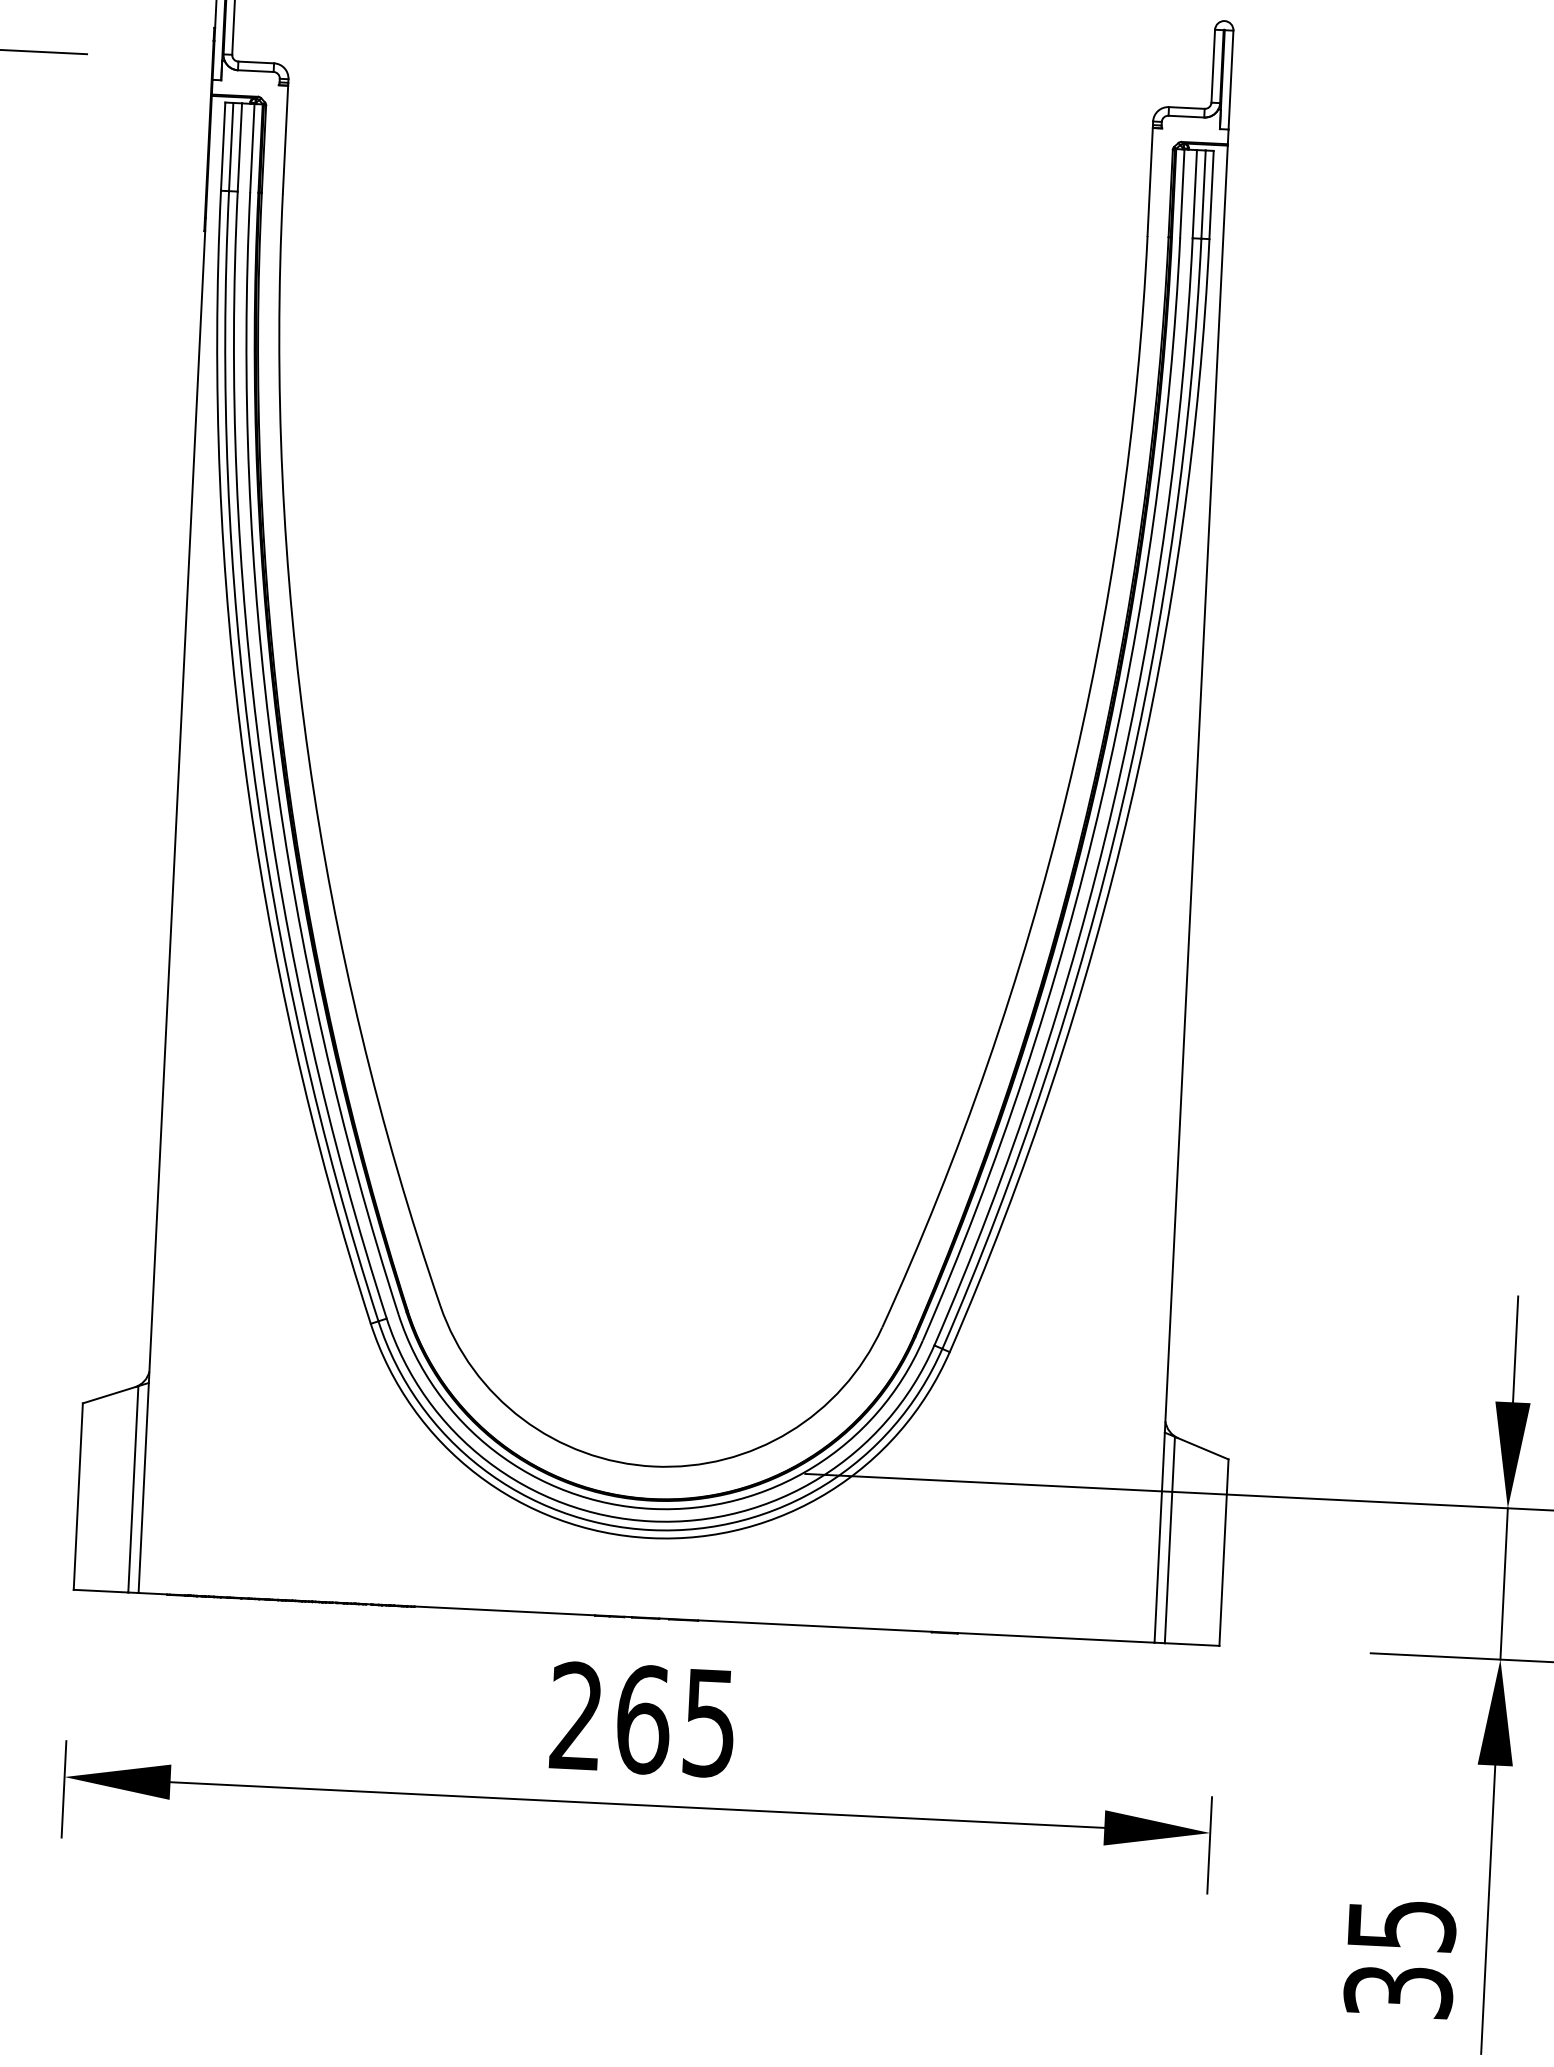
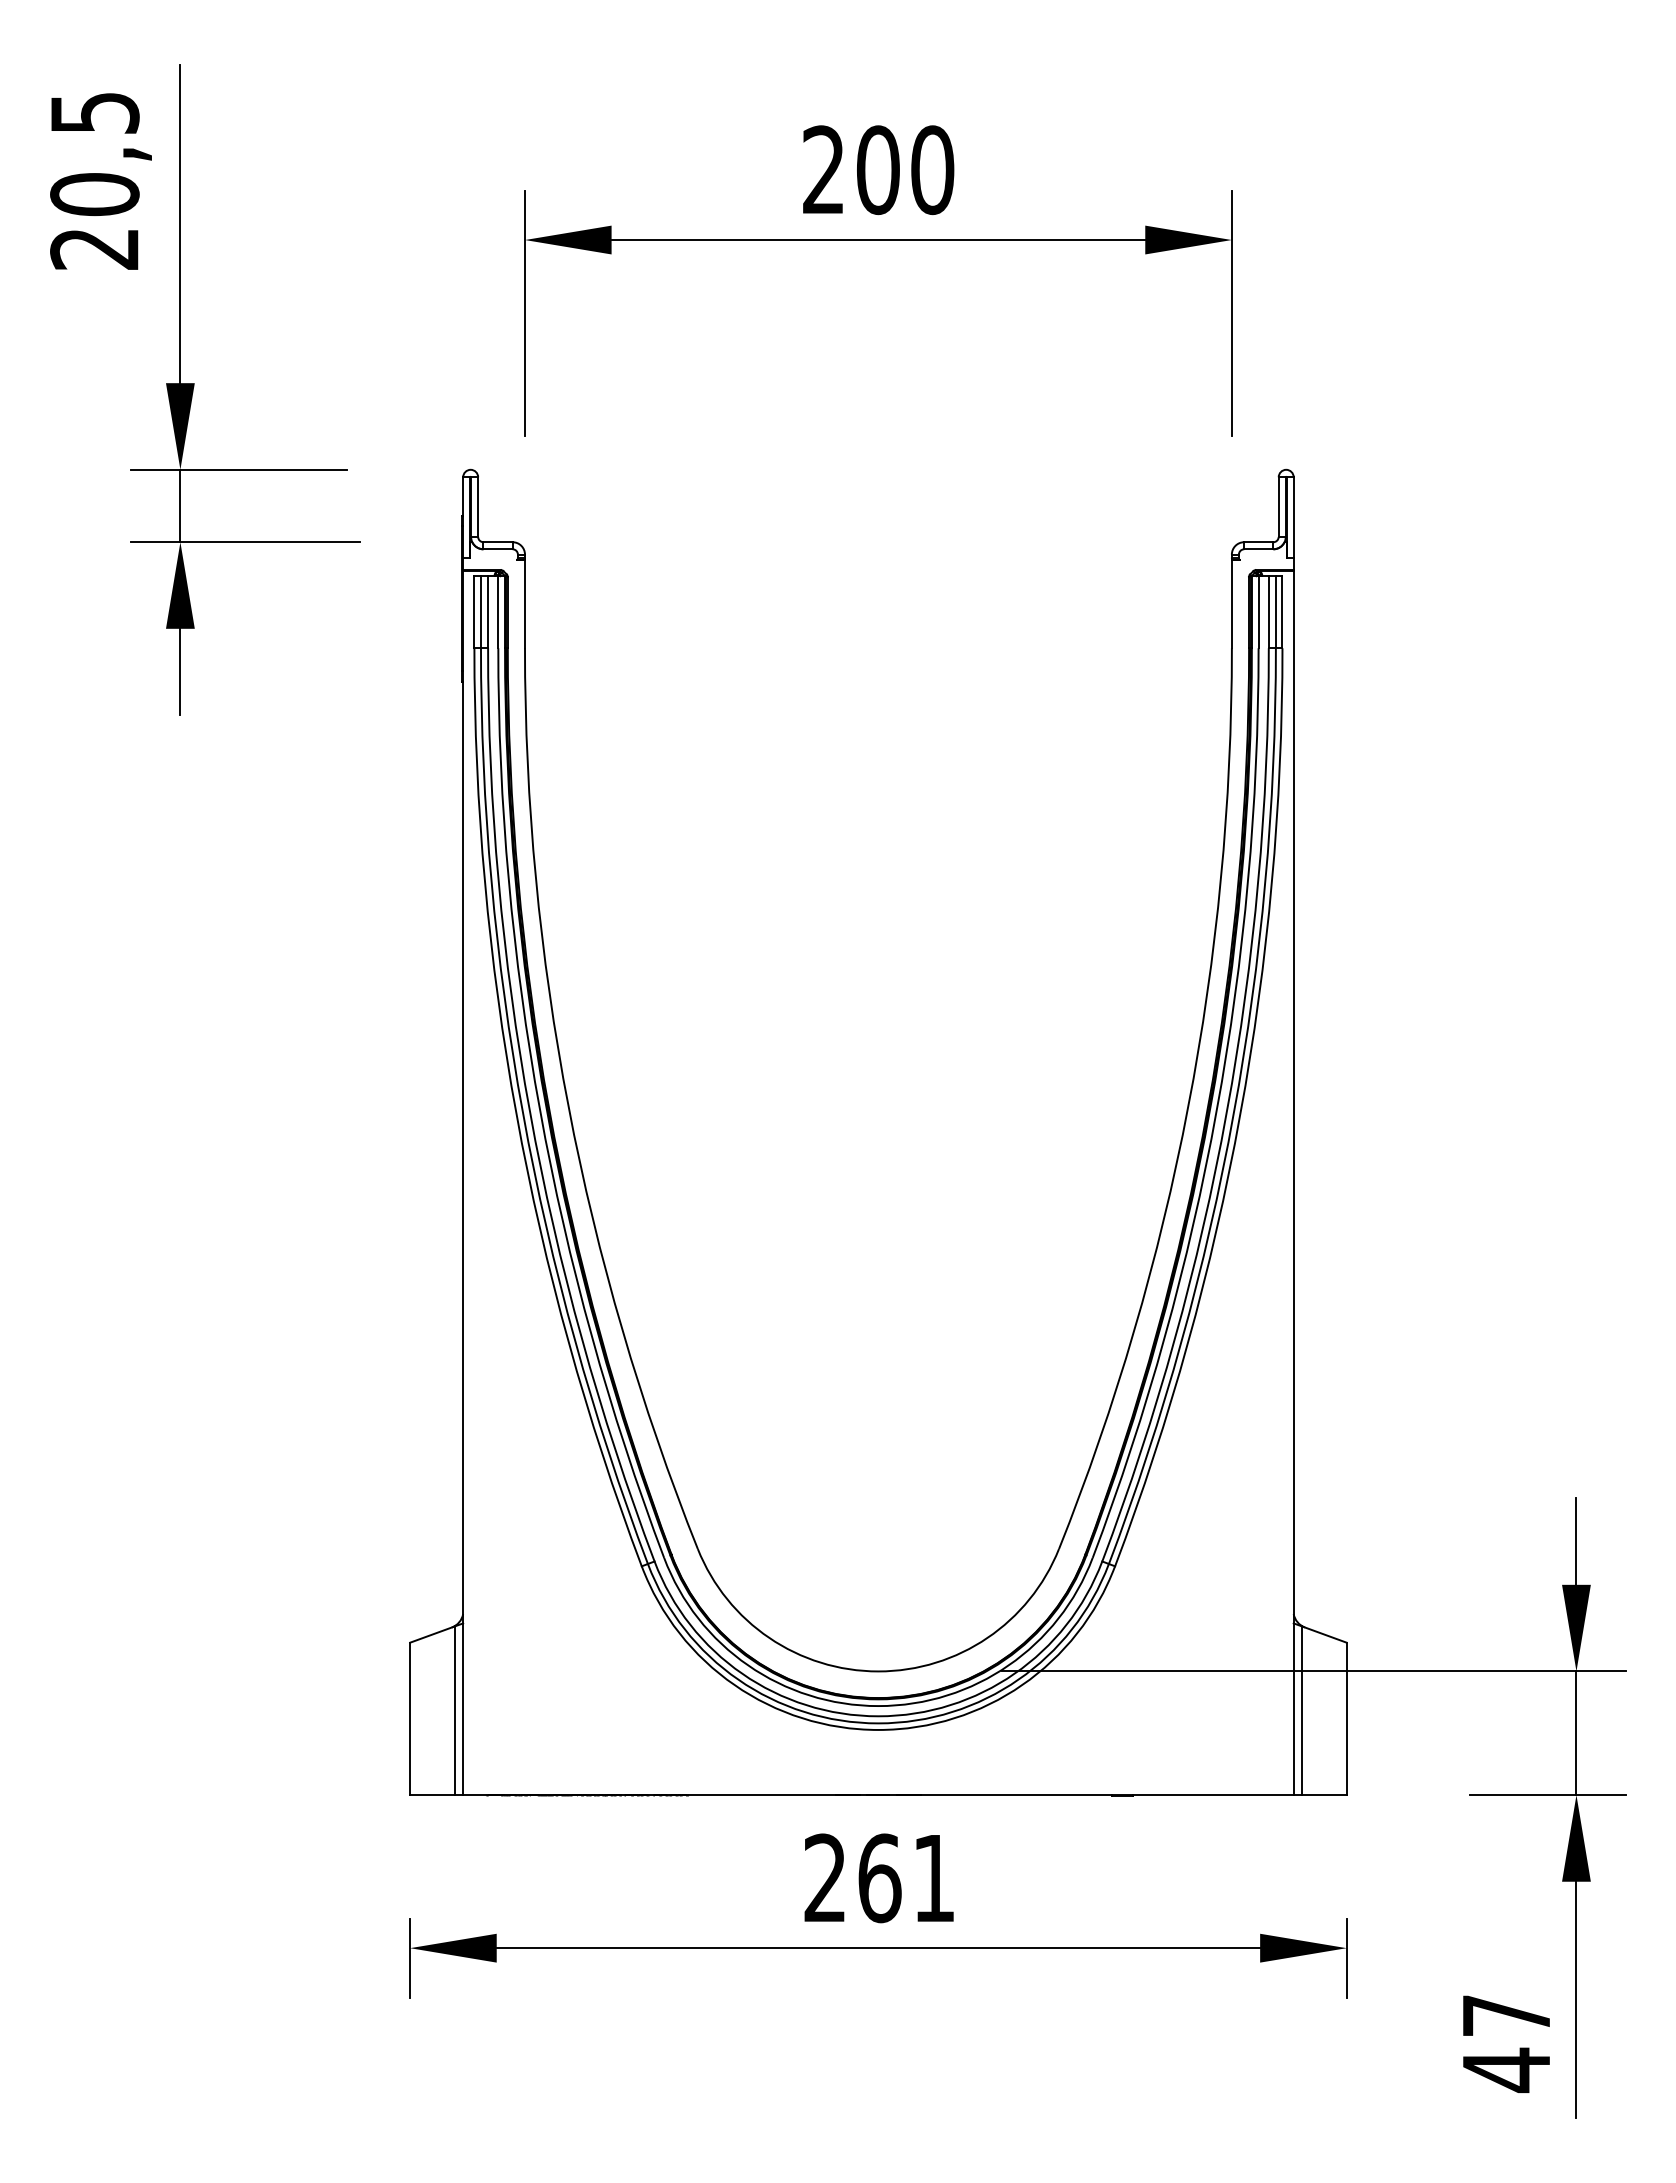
text: (708, 1724) -> (933, 1879), 265 -> 261
text: (1399, 1960) -> (1506, 2044), 35 -> 47

